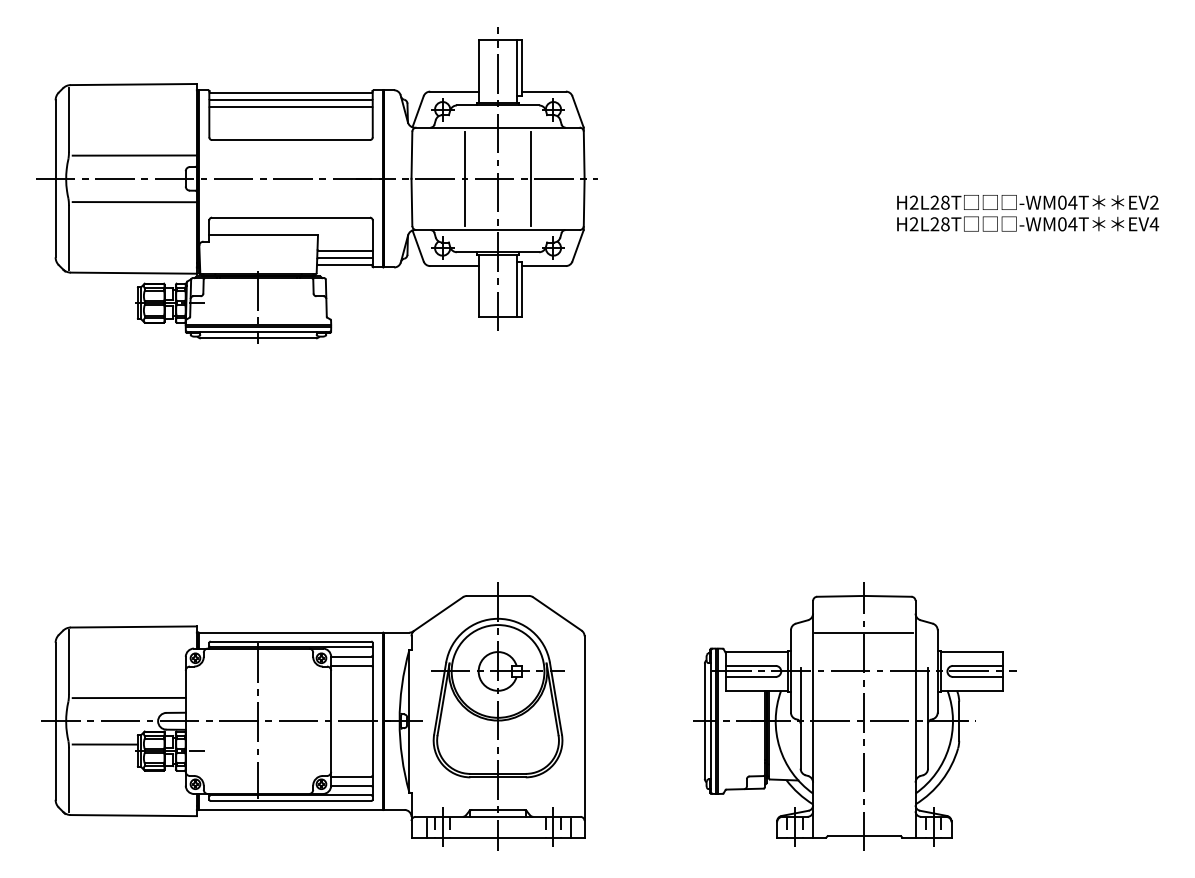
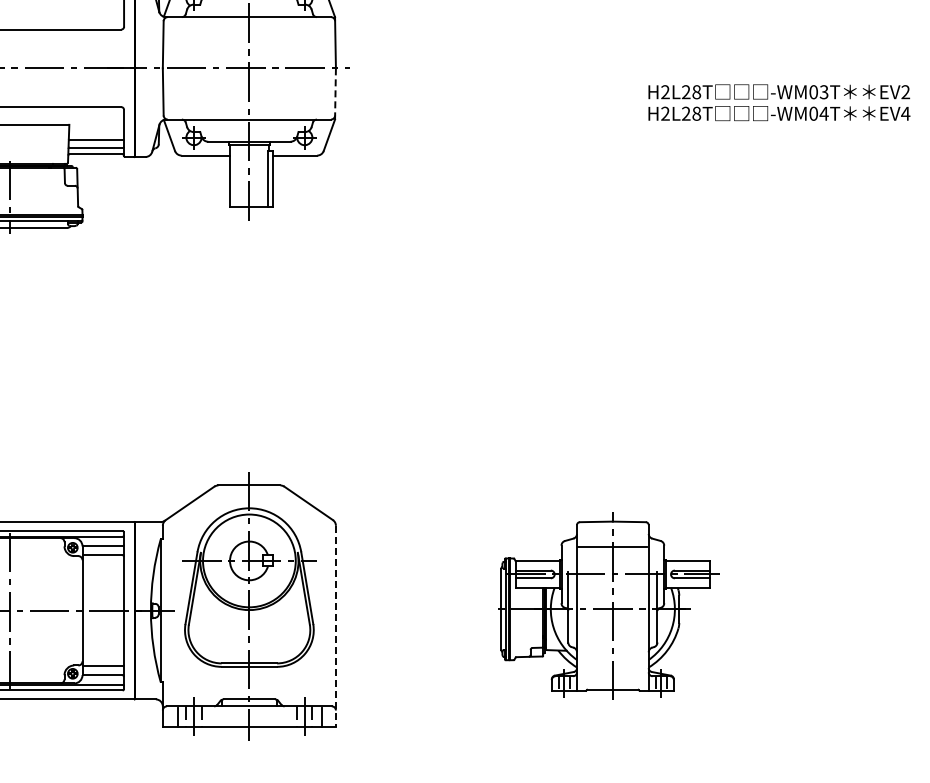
line: (464, 178) -> (215, 68), removed
line: (531, 178) -> (282, 68), removed
text: (1072, 202) -> (823, 92), -WM04T -> -WM03T
line: (584, 204) -> (335, 94), solid -> dashed
part: (854, 716) -> (605, 606), size x0.7
line: (584, 736) -> (335, 626), solid -> dashed

